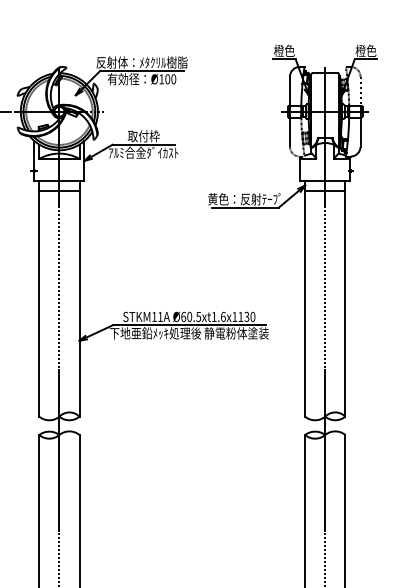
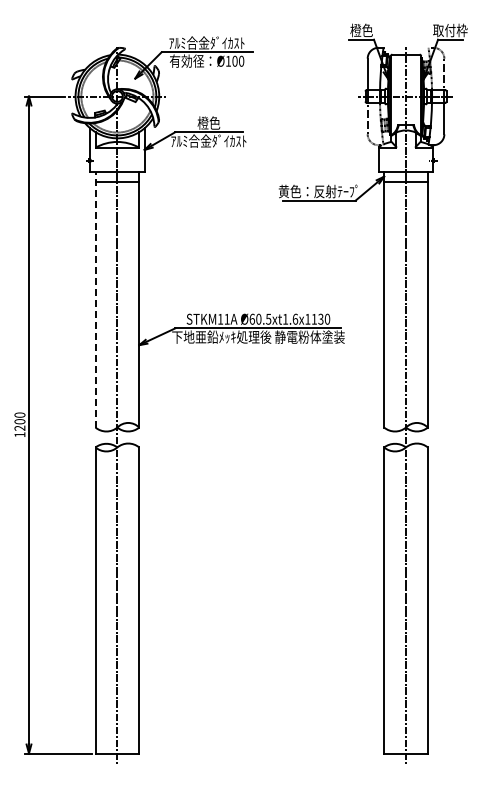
text: (366, 50) -> (450, 30), 橙色 -> 取付枠
text: (141, 61) -> (206, 42), 反射体：ﾒﾀｸﾘﾙ樹脂 -> ｱﾙﾐ合金ﾀﾞｲｶｽﾄ
text: (143, 135) -> (208, 122), 取付枠 -> 橙色
line: (39, 298) -> (95, 299), solid -> dashed

